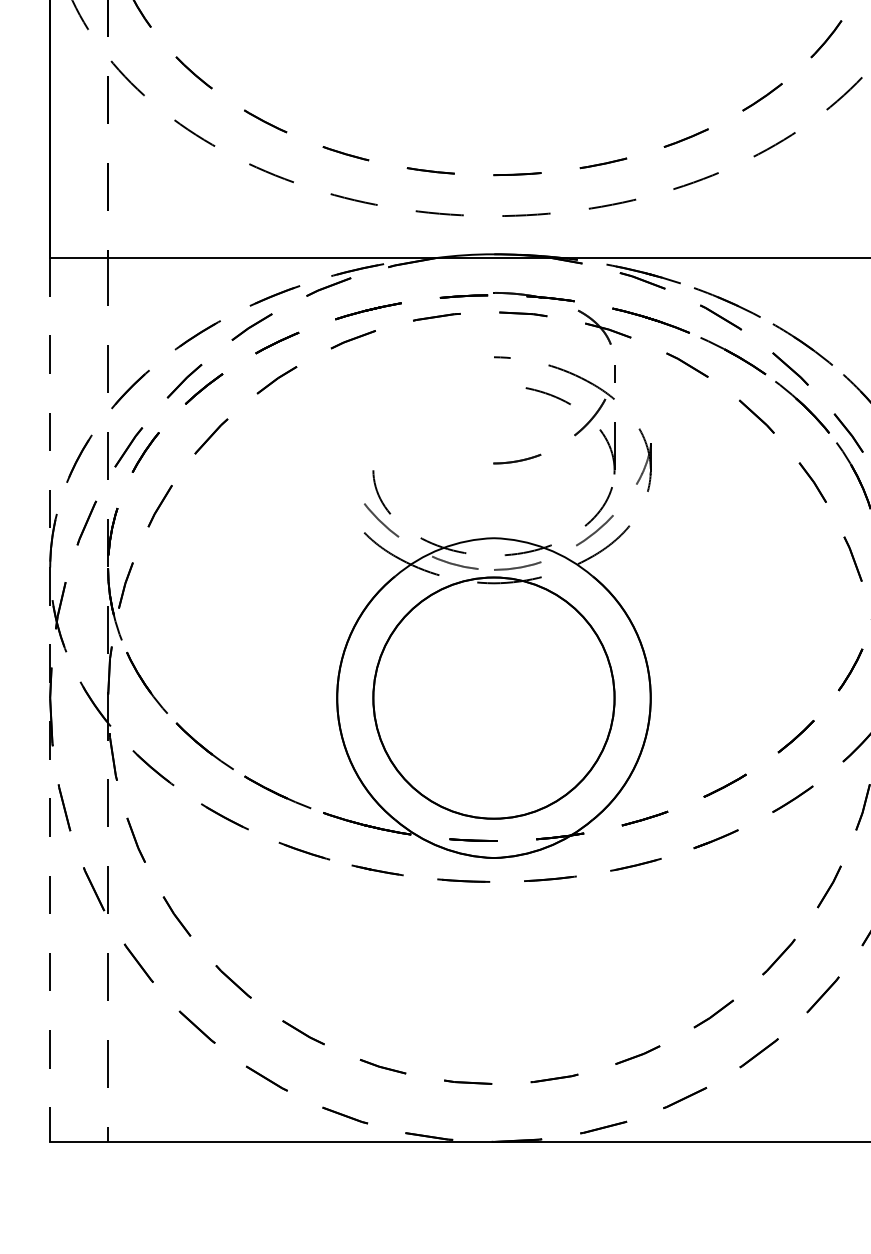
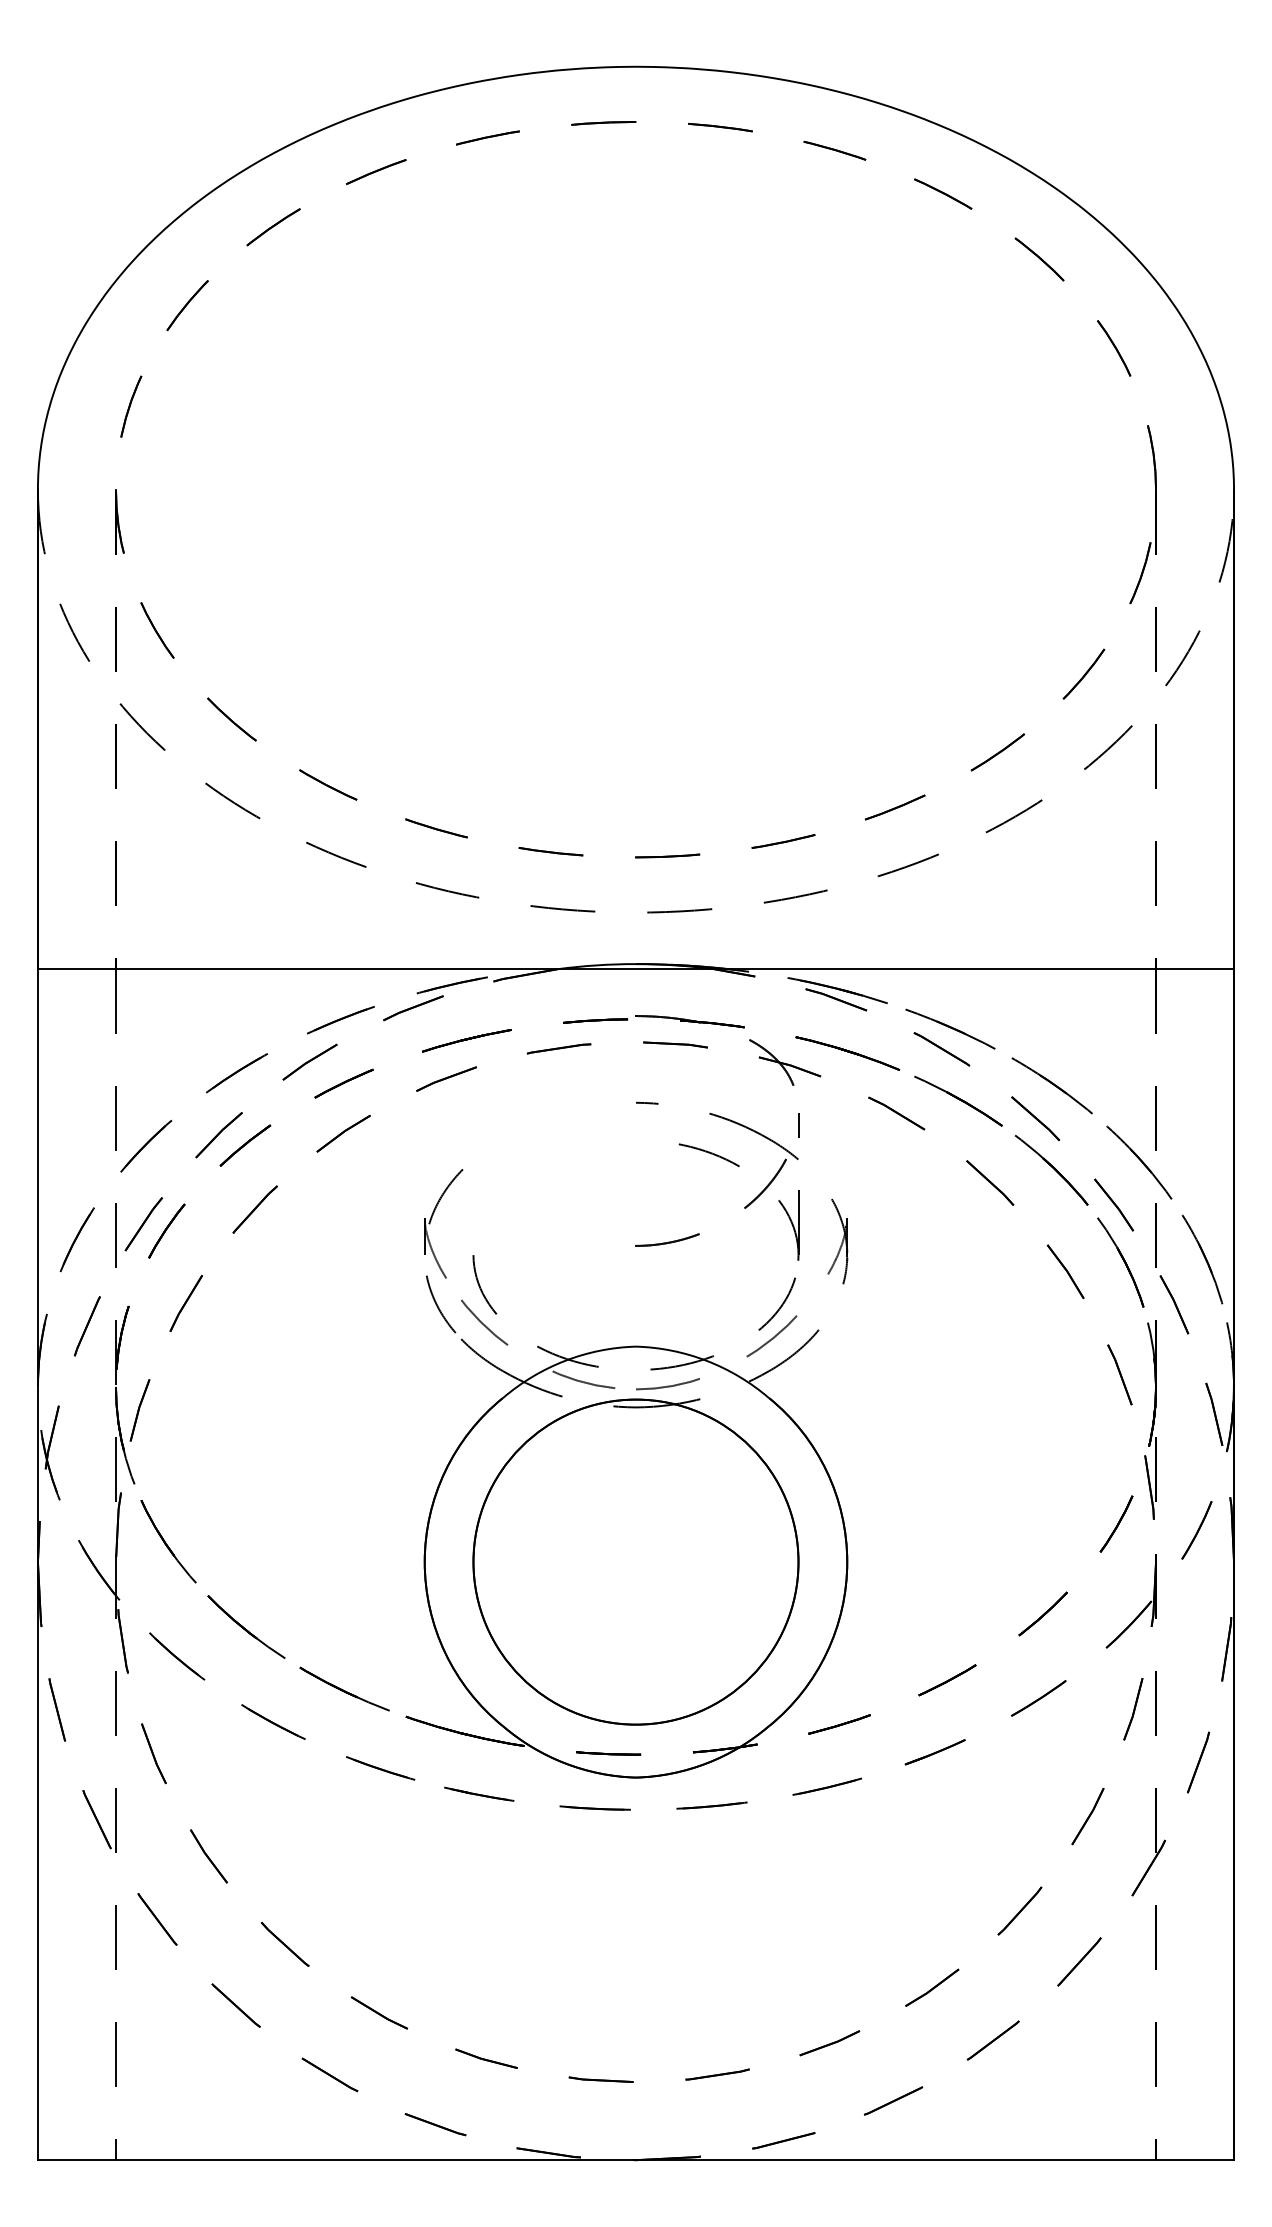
part: (345, 470) -> (435, 1255), added
line: (49, 700) -> (37, 1565), dashed -> solid

